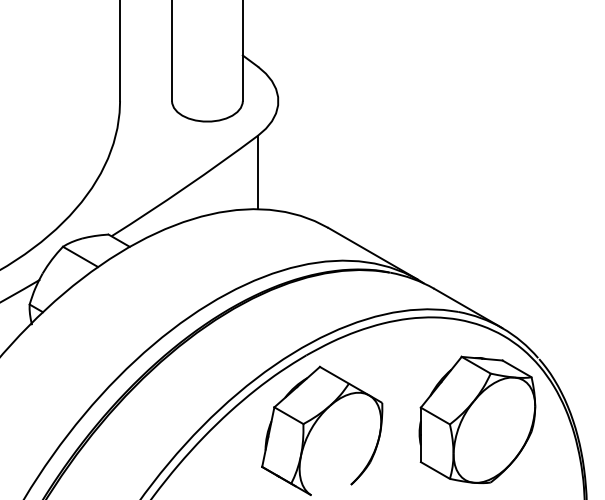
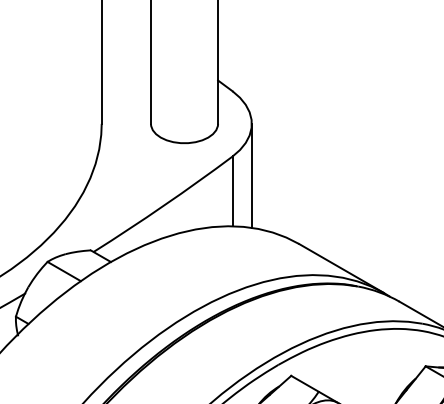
line: (278, 155) -> (251, 175), added

